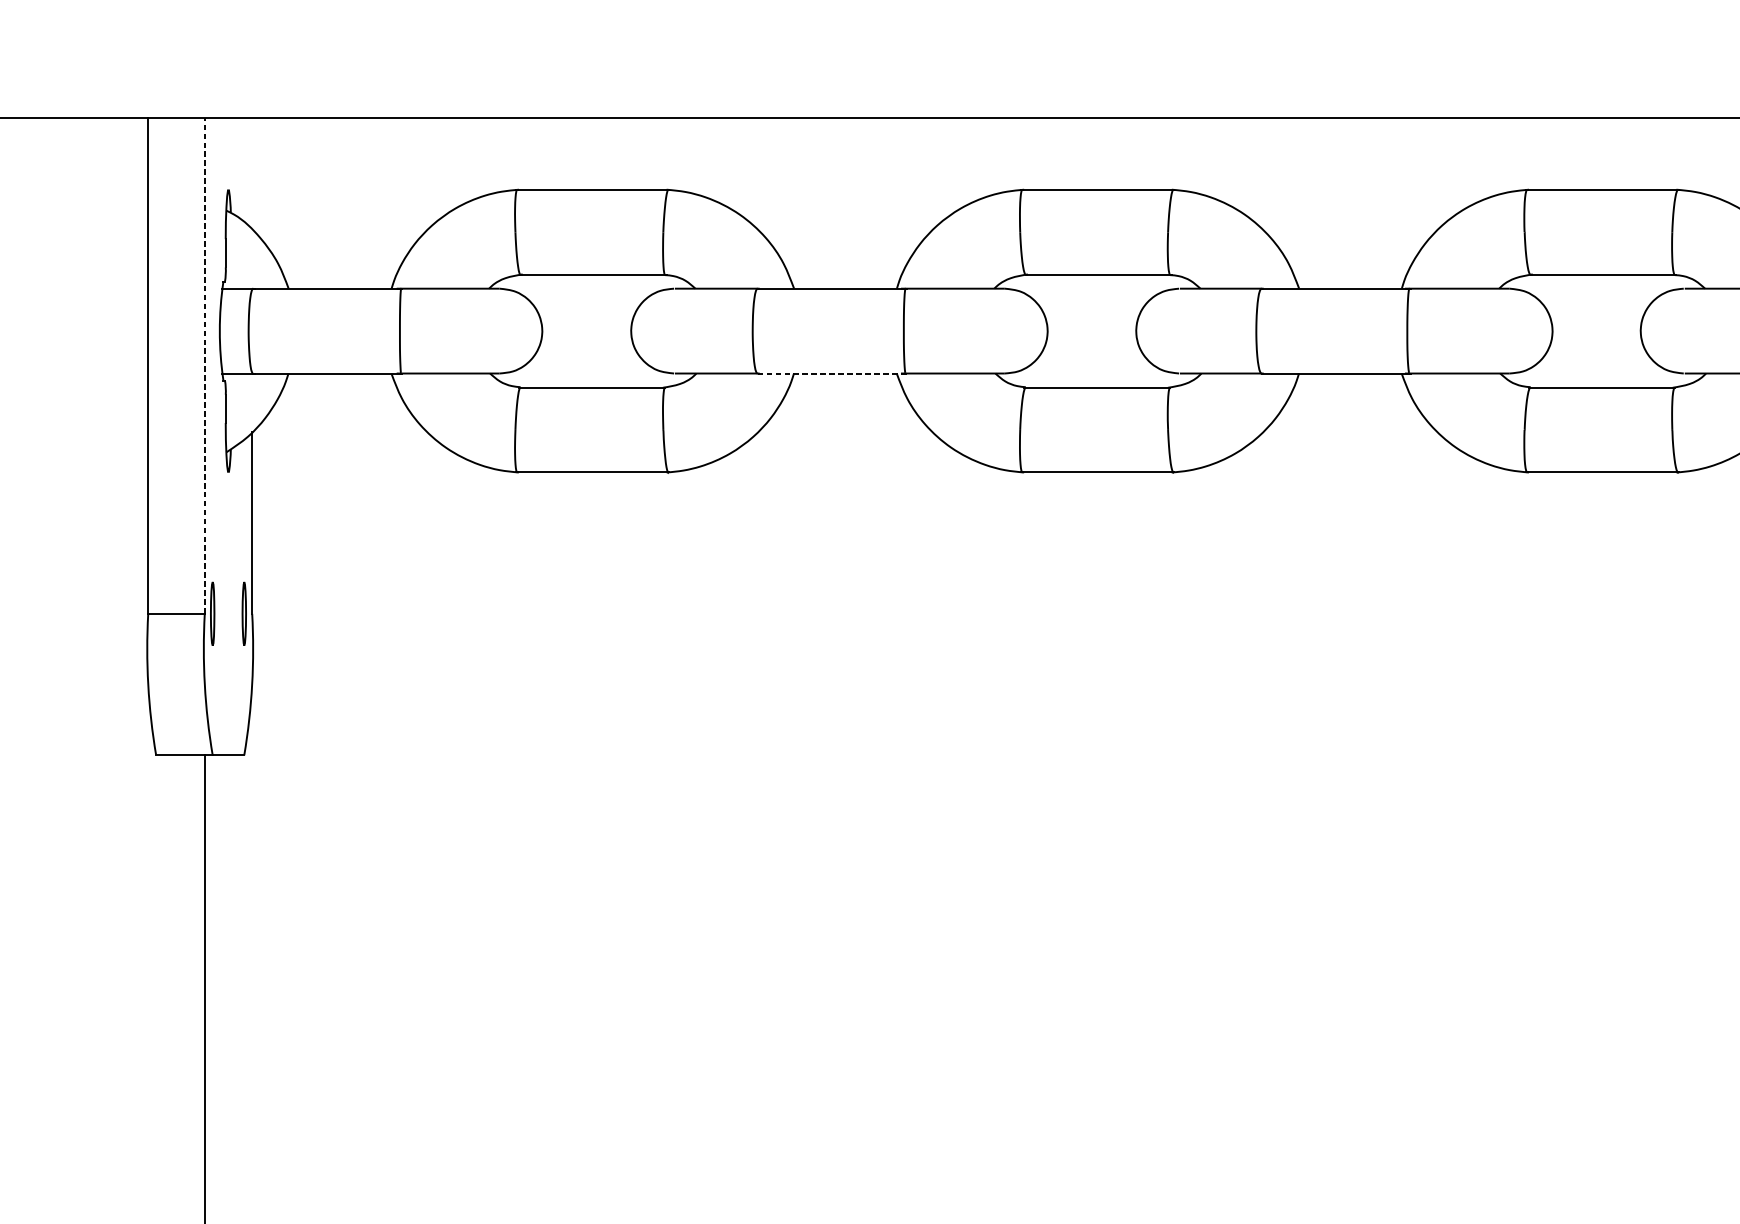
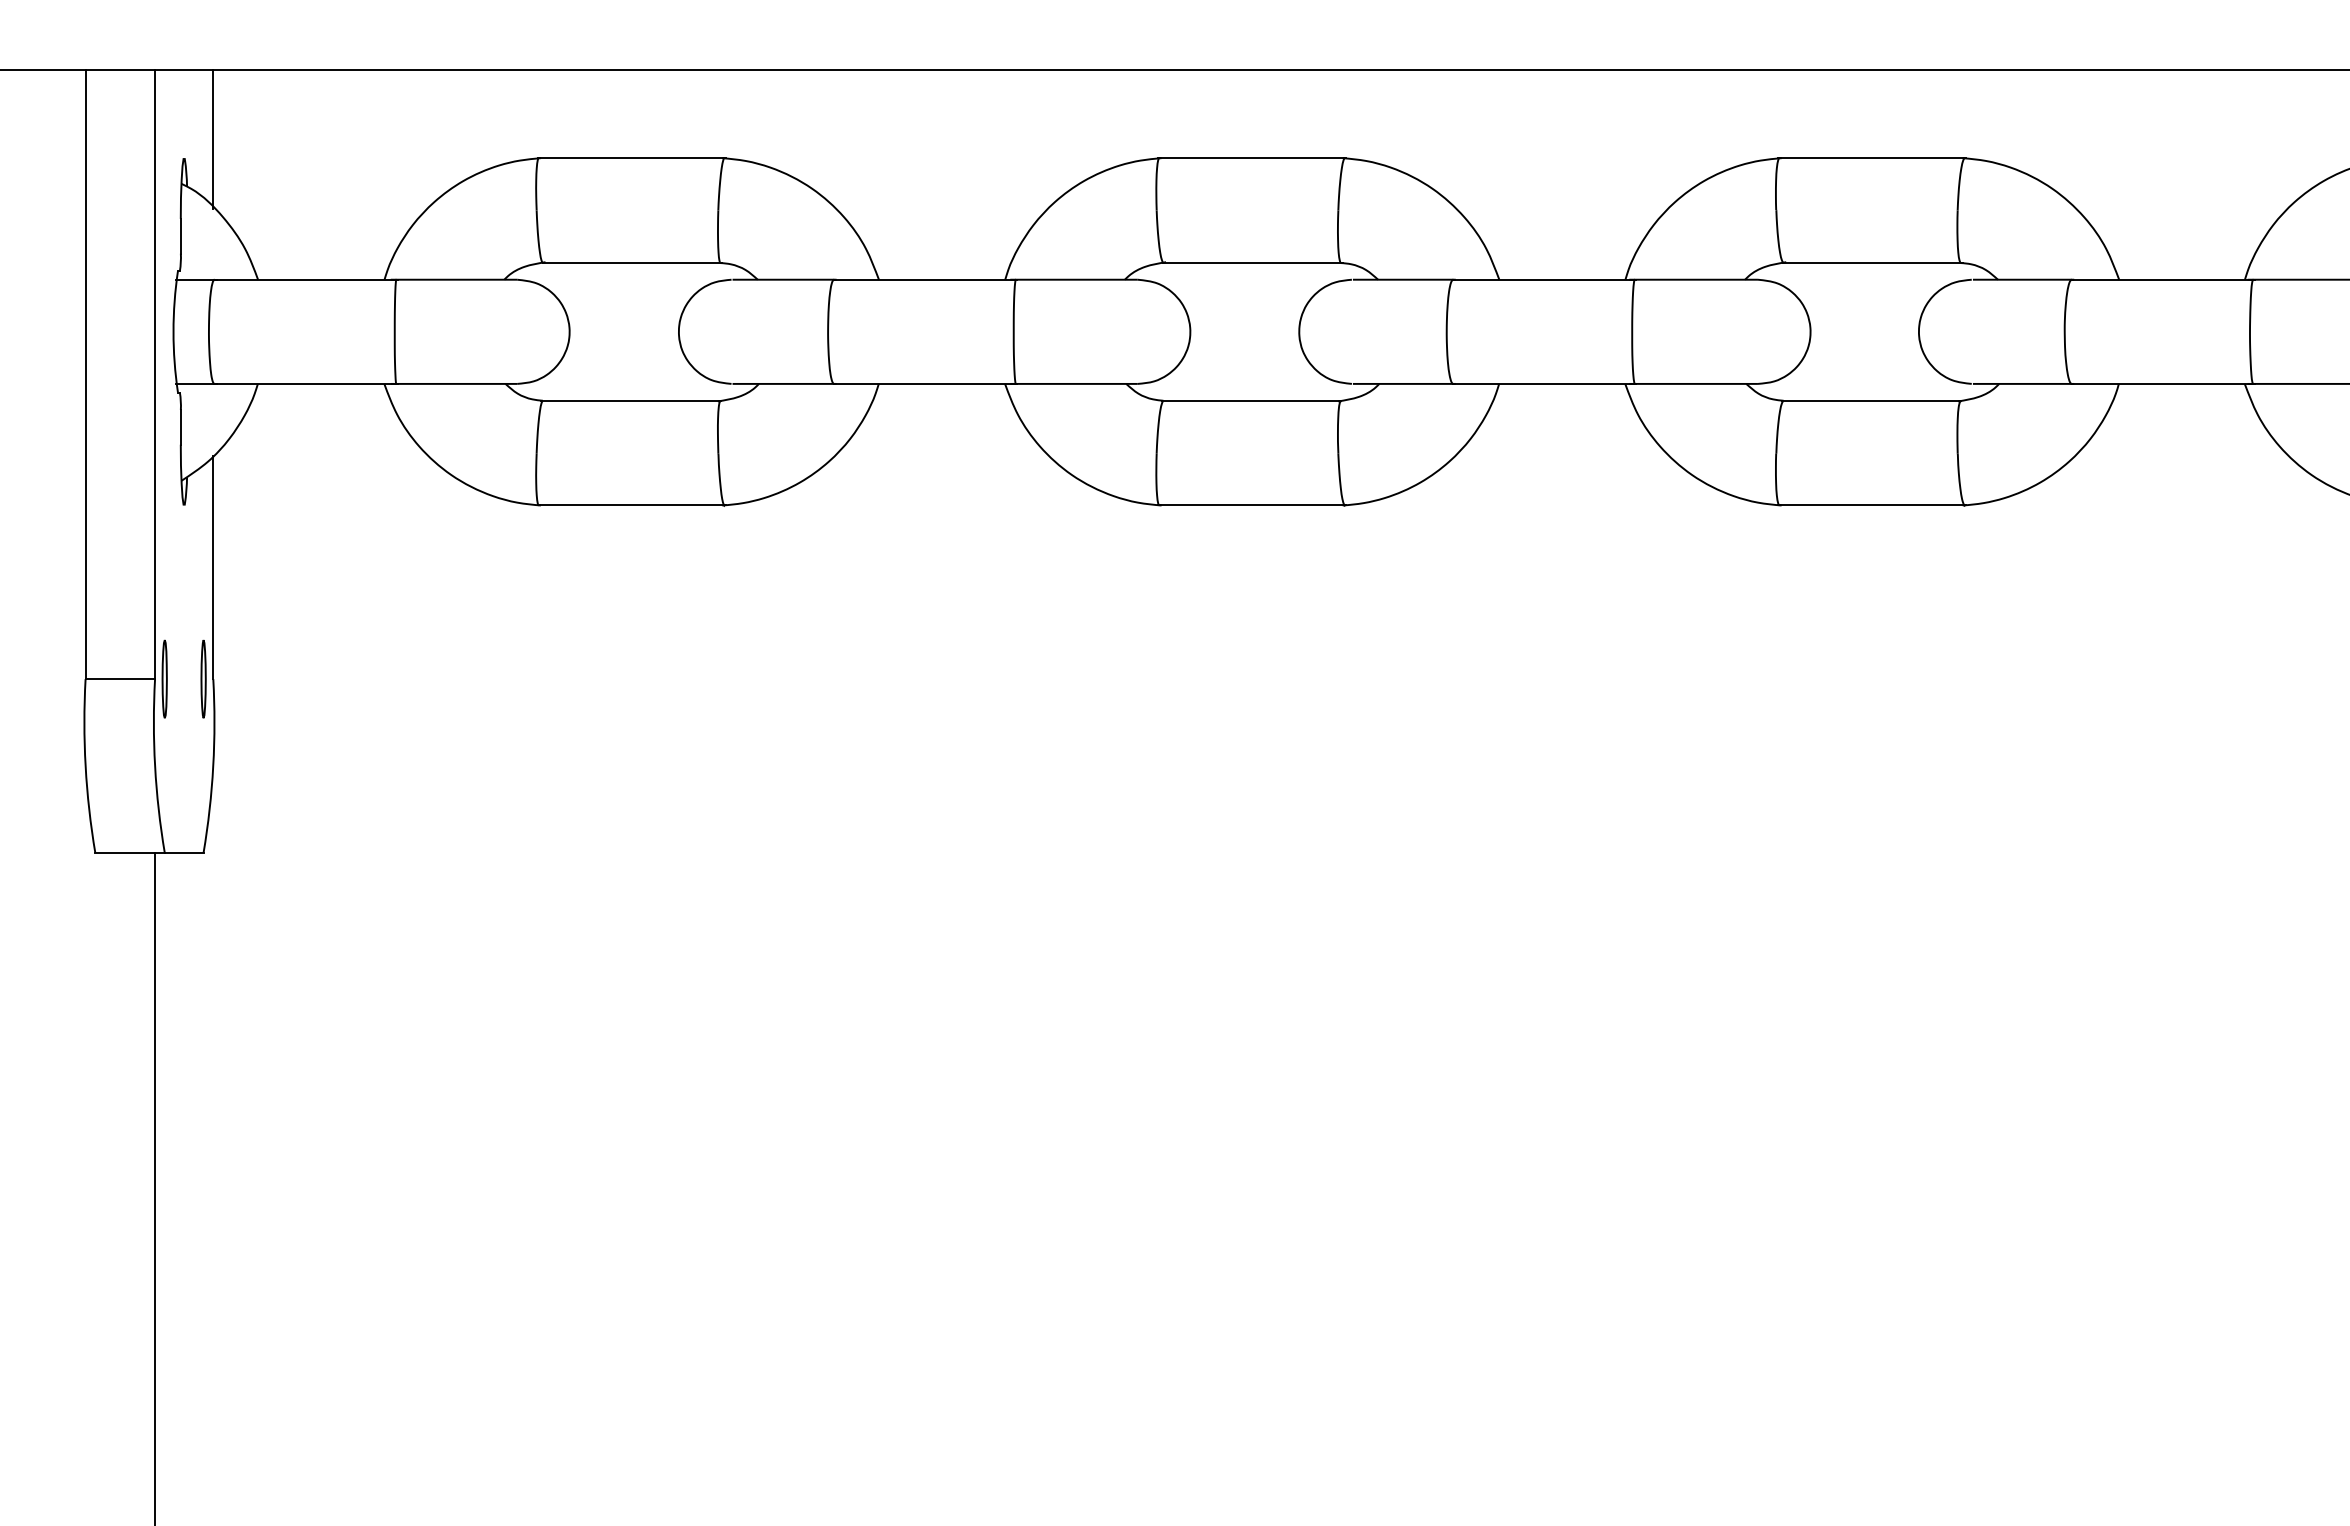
line: (252, 174) -> (213, 139), added
line: (205, 365) -> (155, 374), dashed -> solid
line: (832, 373) -> (925, 383), dashed -> solid

